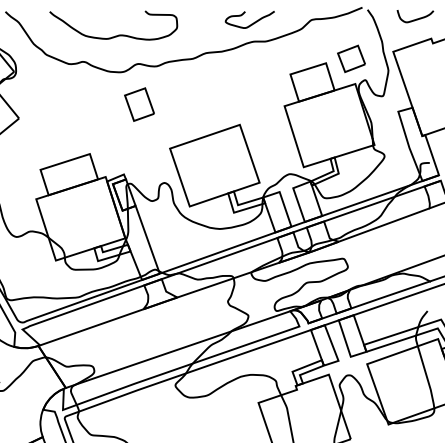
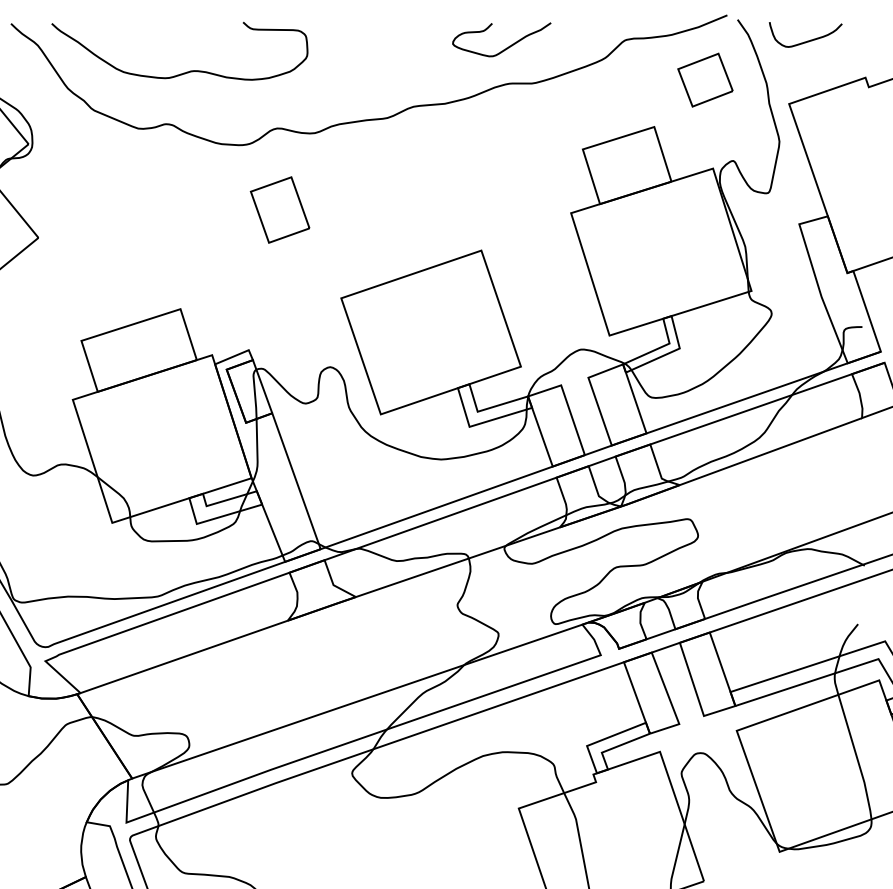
curve: (416, 18) -> (807, 39), moved
curve: (115, 35) -> (183, 71), moved
part: (351, 58) -> (705, 79), moved

